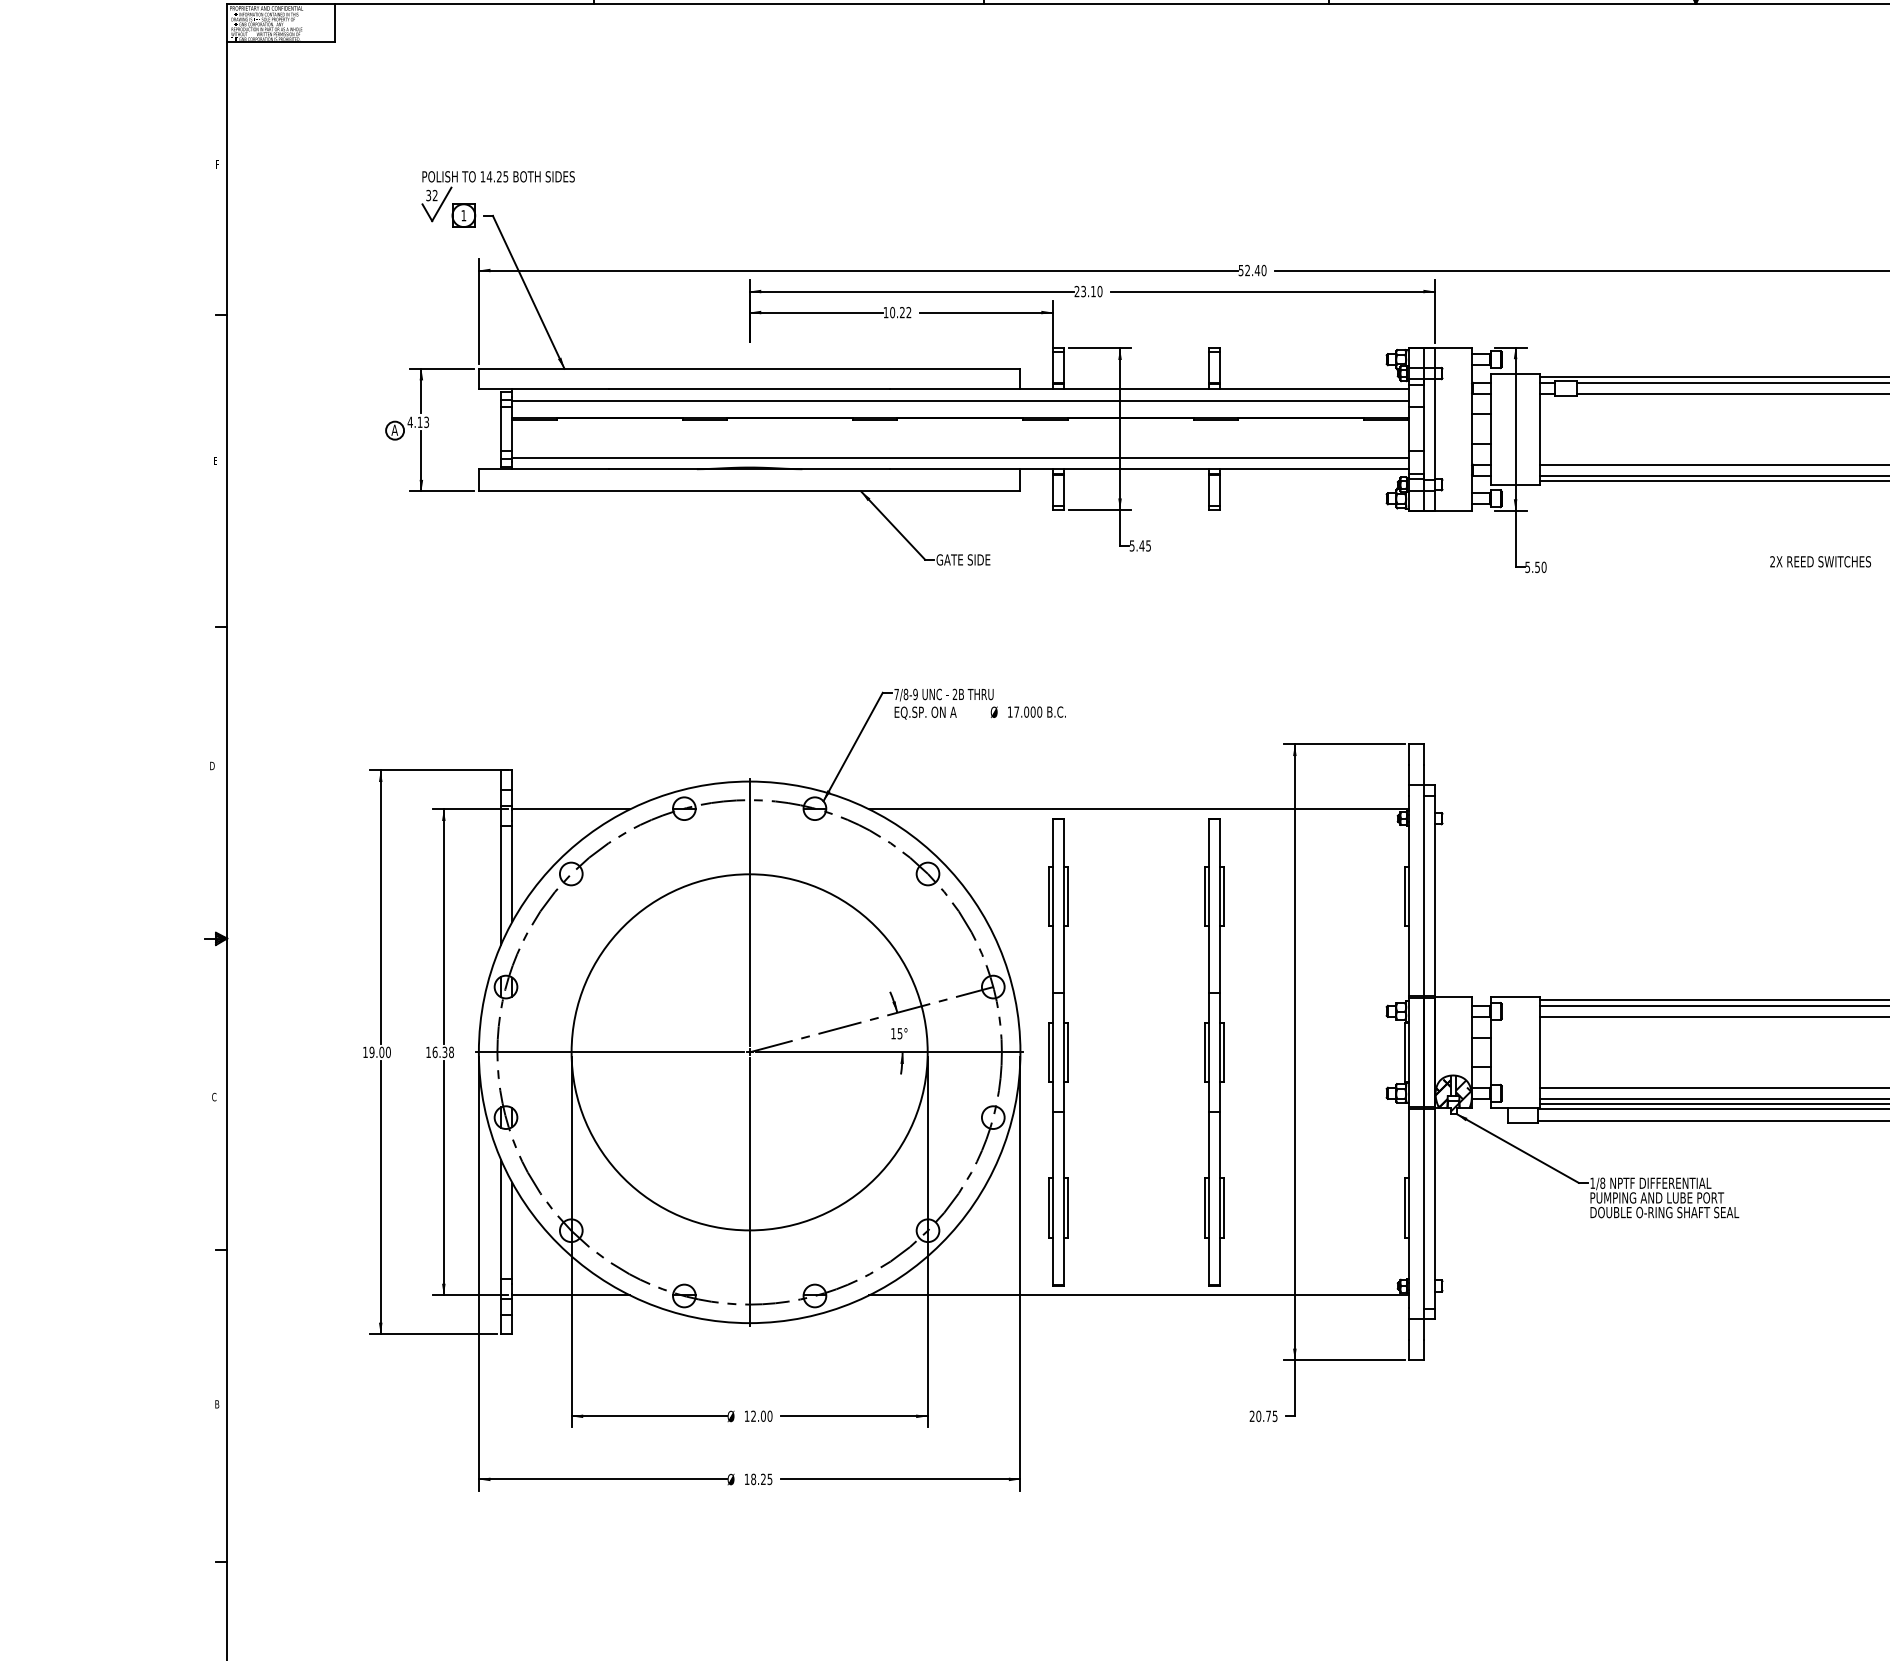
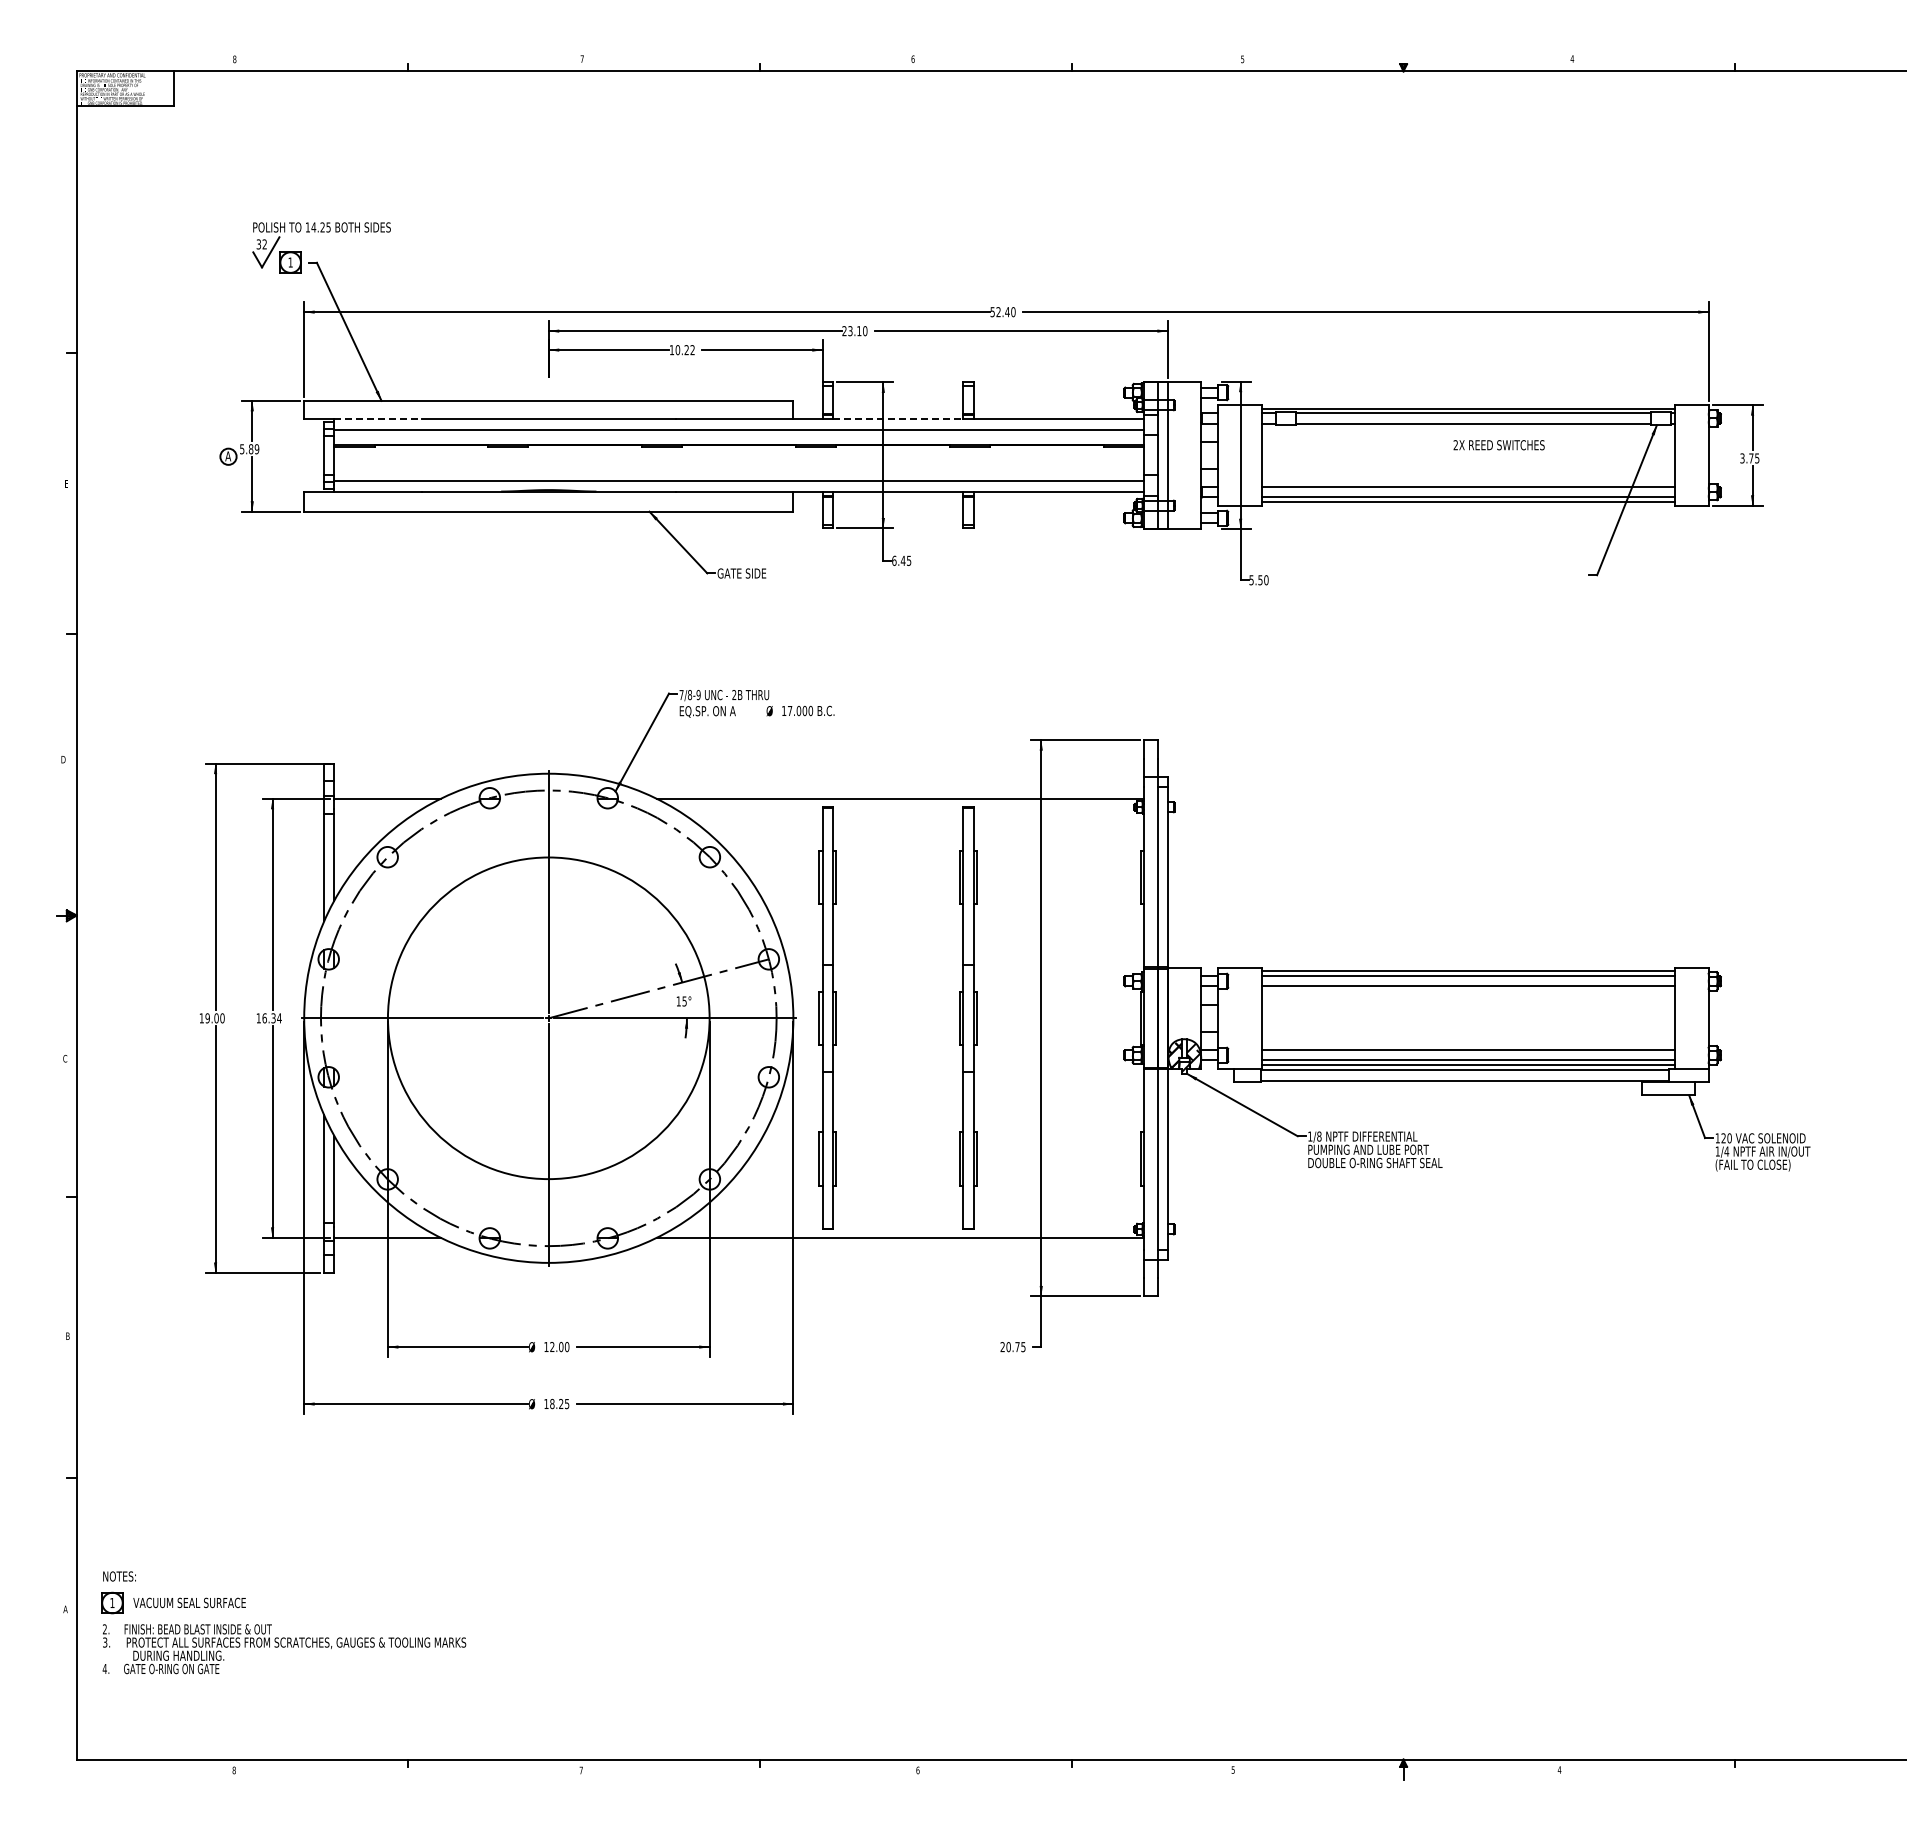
line: (561, 389) -> (378, 419), solid -> dashed
line: (1136, 389) -> (898, 419), solid -> dashed
text: (418, 422) -> (249, 449), 4.13 -> 5.89
text: (1132, 545) -> (894, 560), 5.45 -> 6.45
text: (1819, 562) -> (1498, 445), moved
text: (451, 1052) -> (279, 1018), 16.38 -> 16.34

